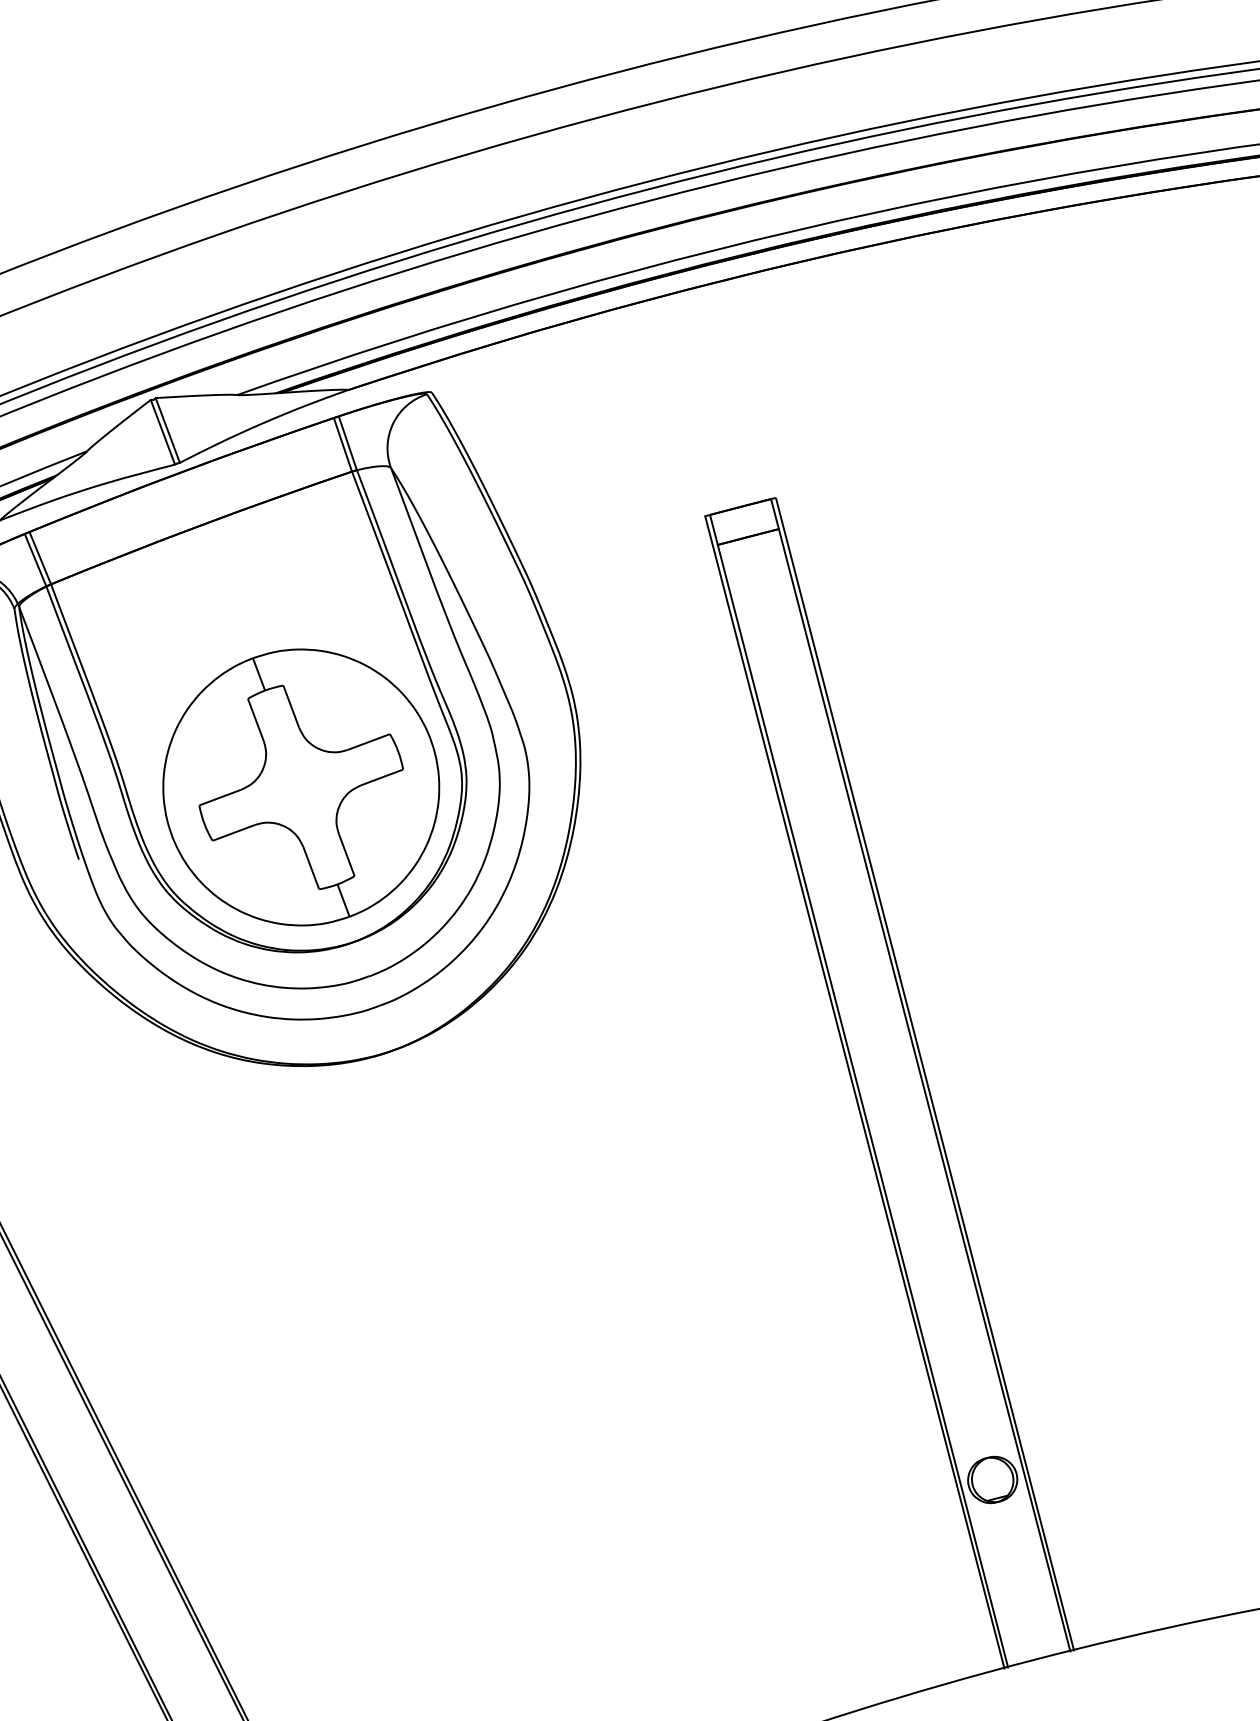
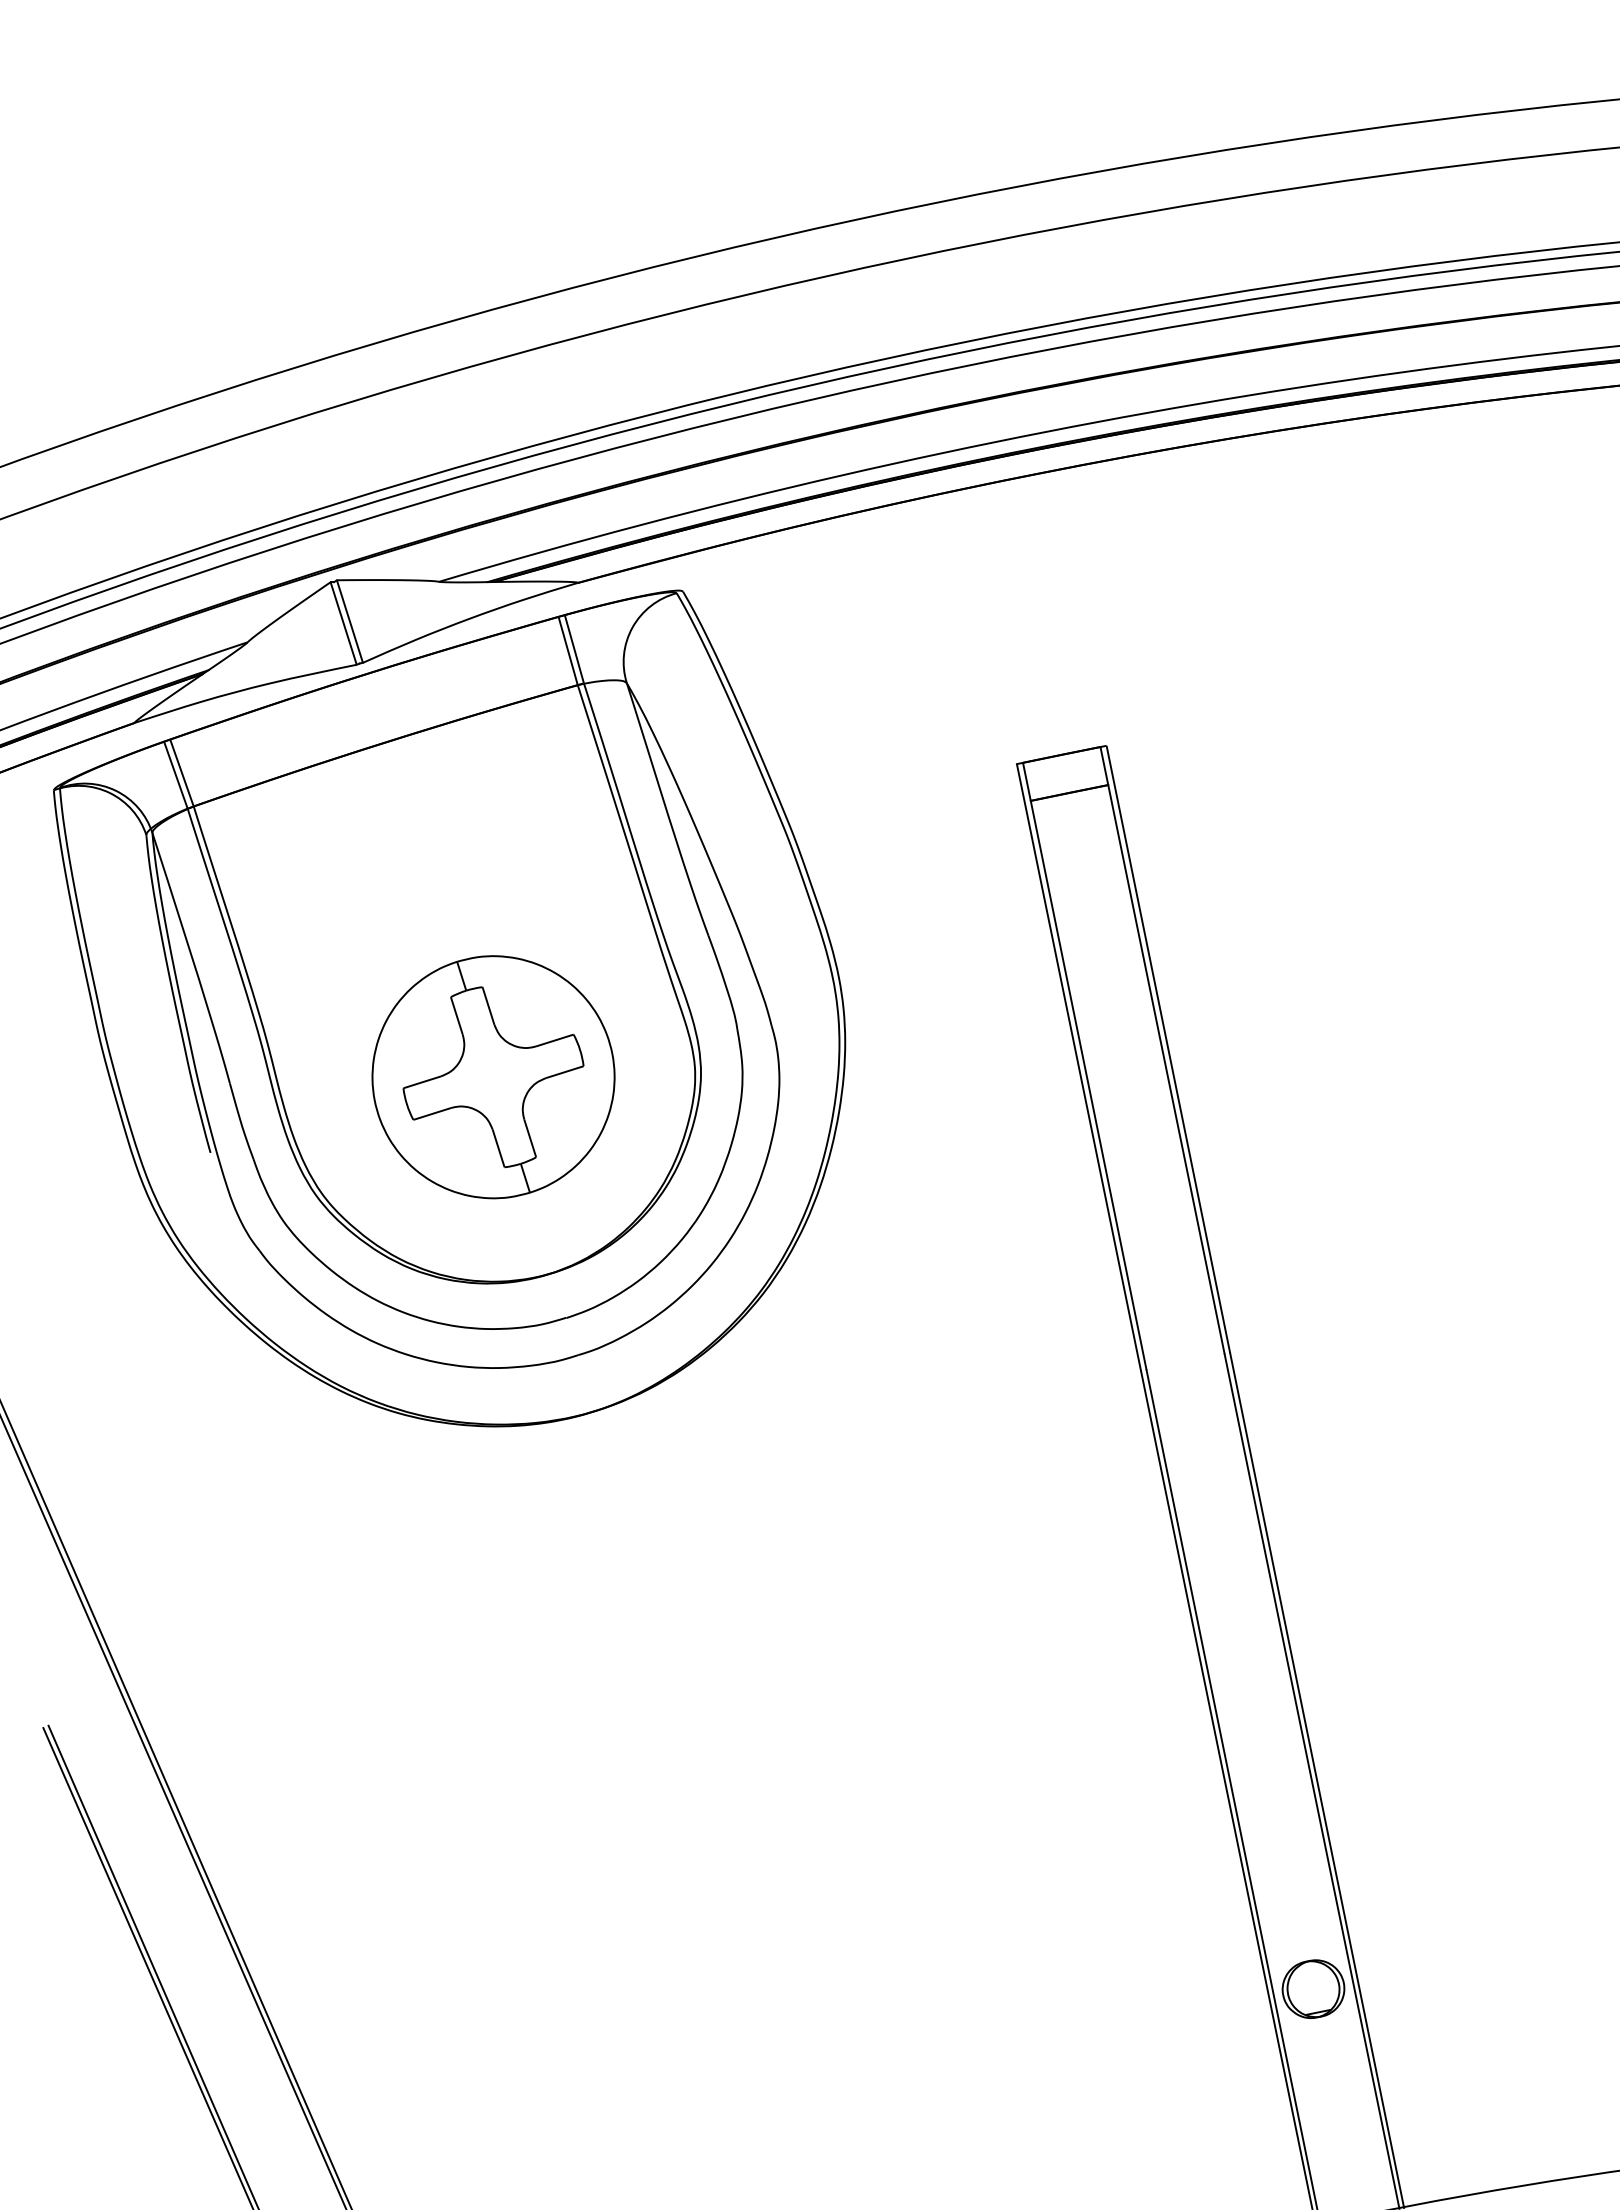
part: (301, 787) -> (493, 1077), size x0.7

